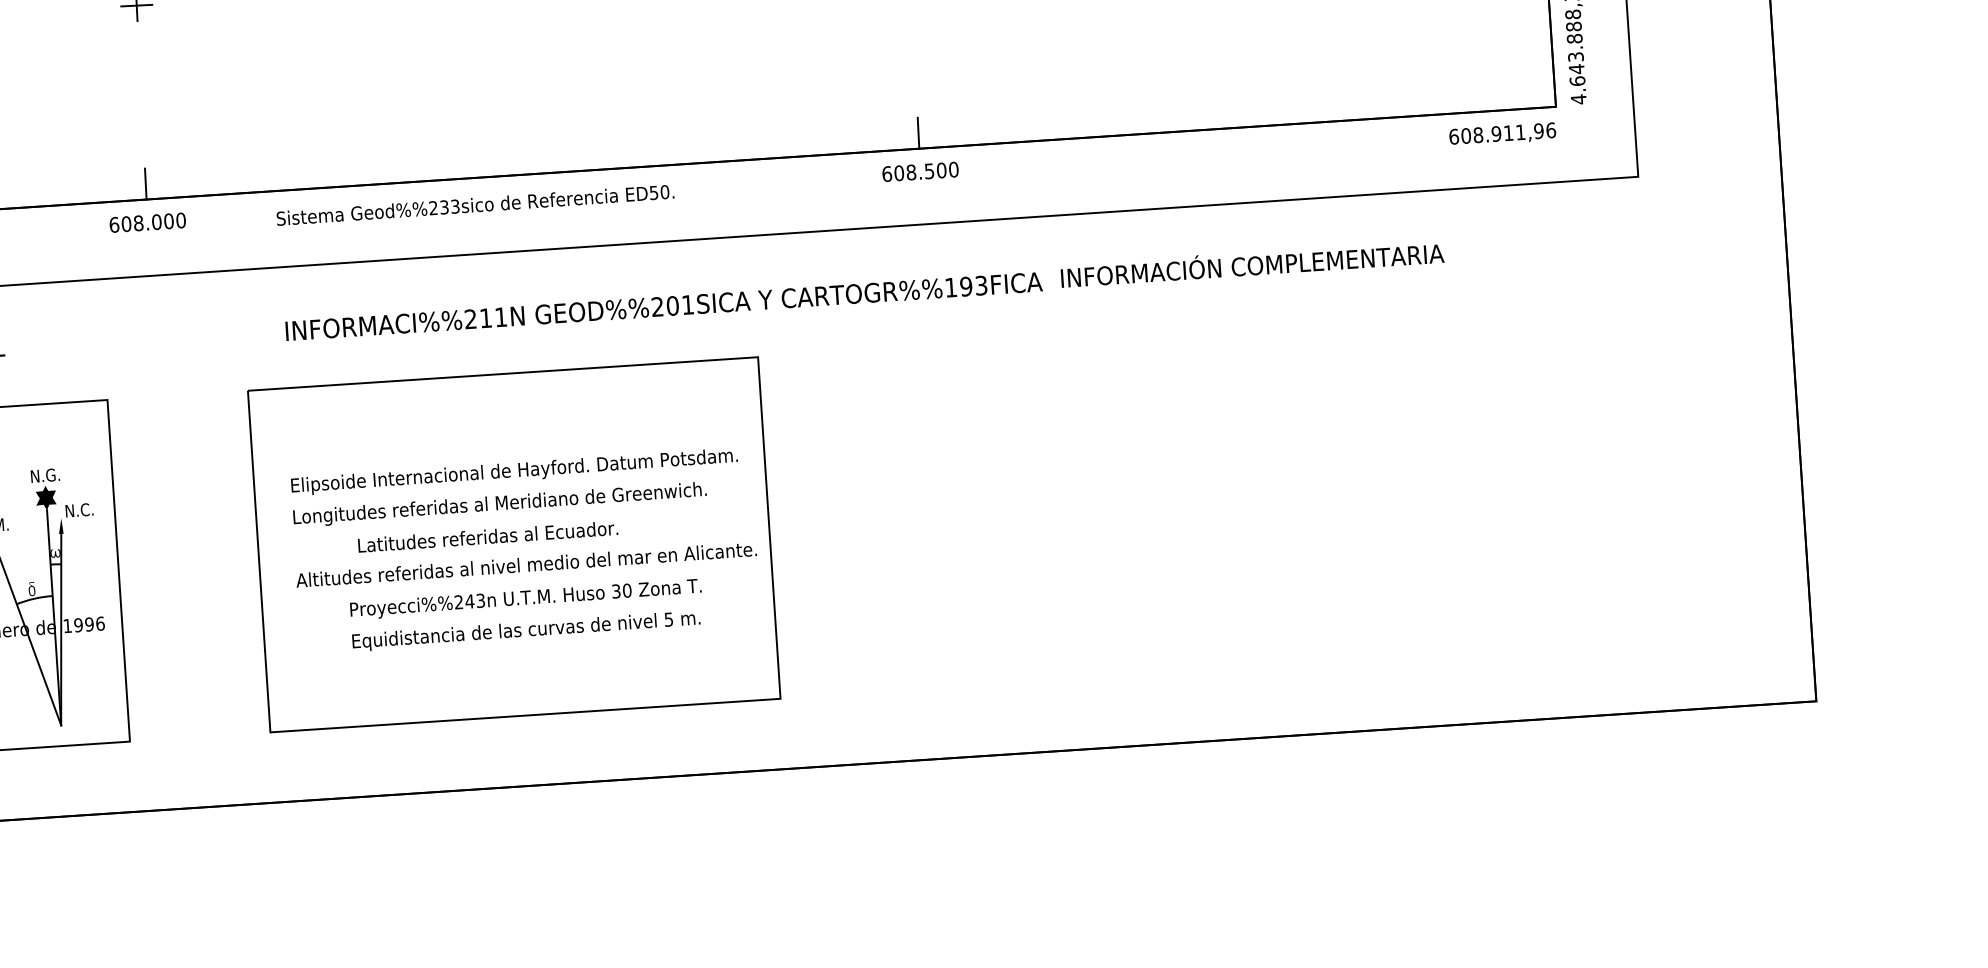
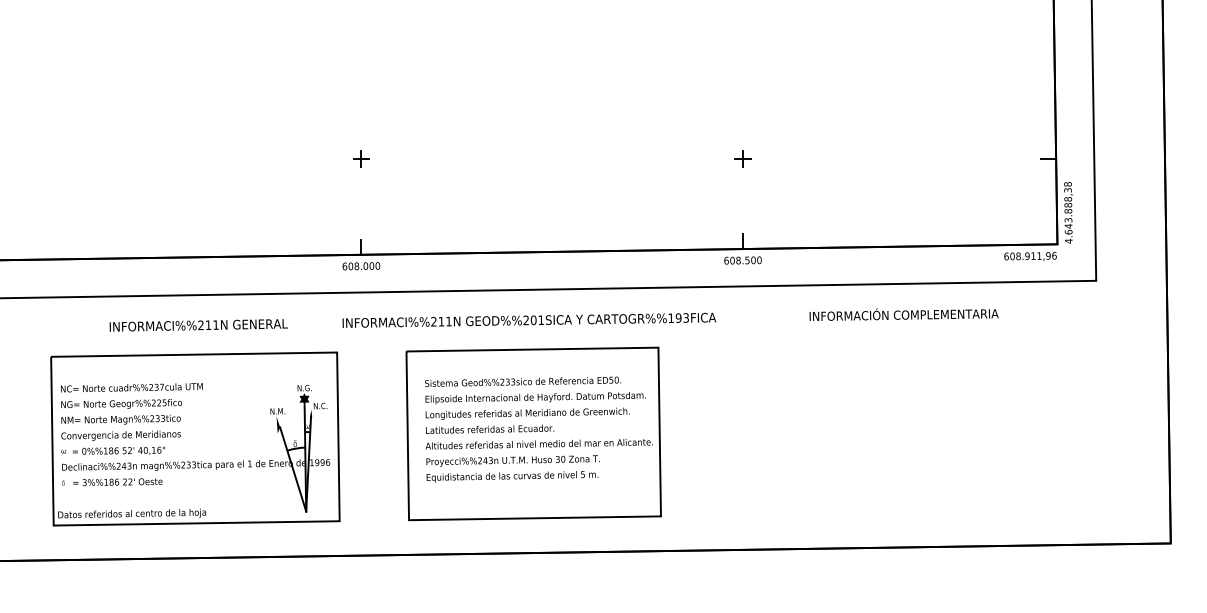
text: (476, 204) -> (523, 381), moved
text: (664, 304) -> (529, 319), moved
text: (488, 535) -> (490, 428), moved
text: (525, 614) -> (512, 468), moved

